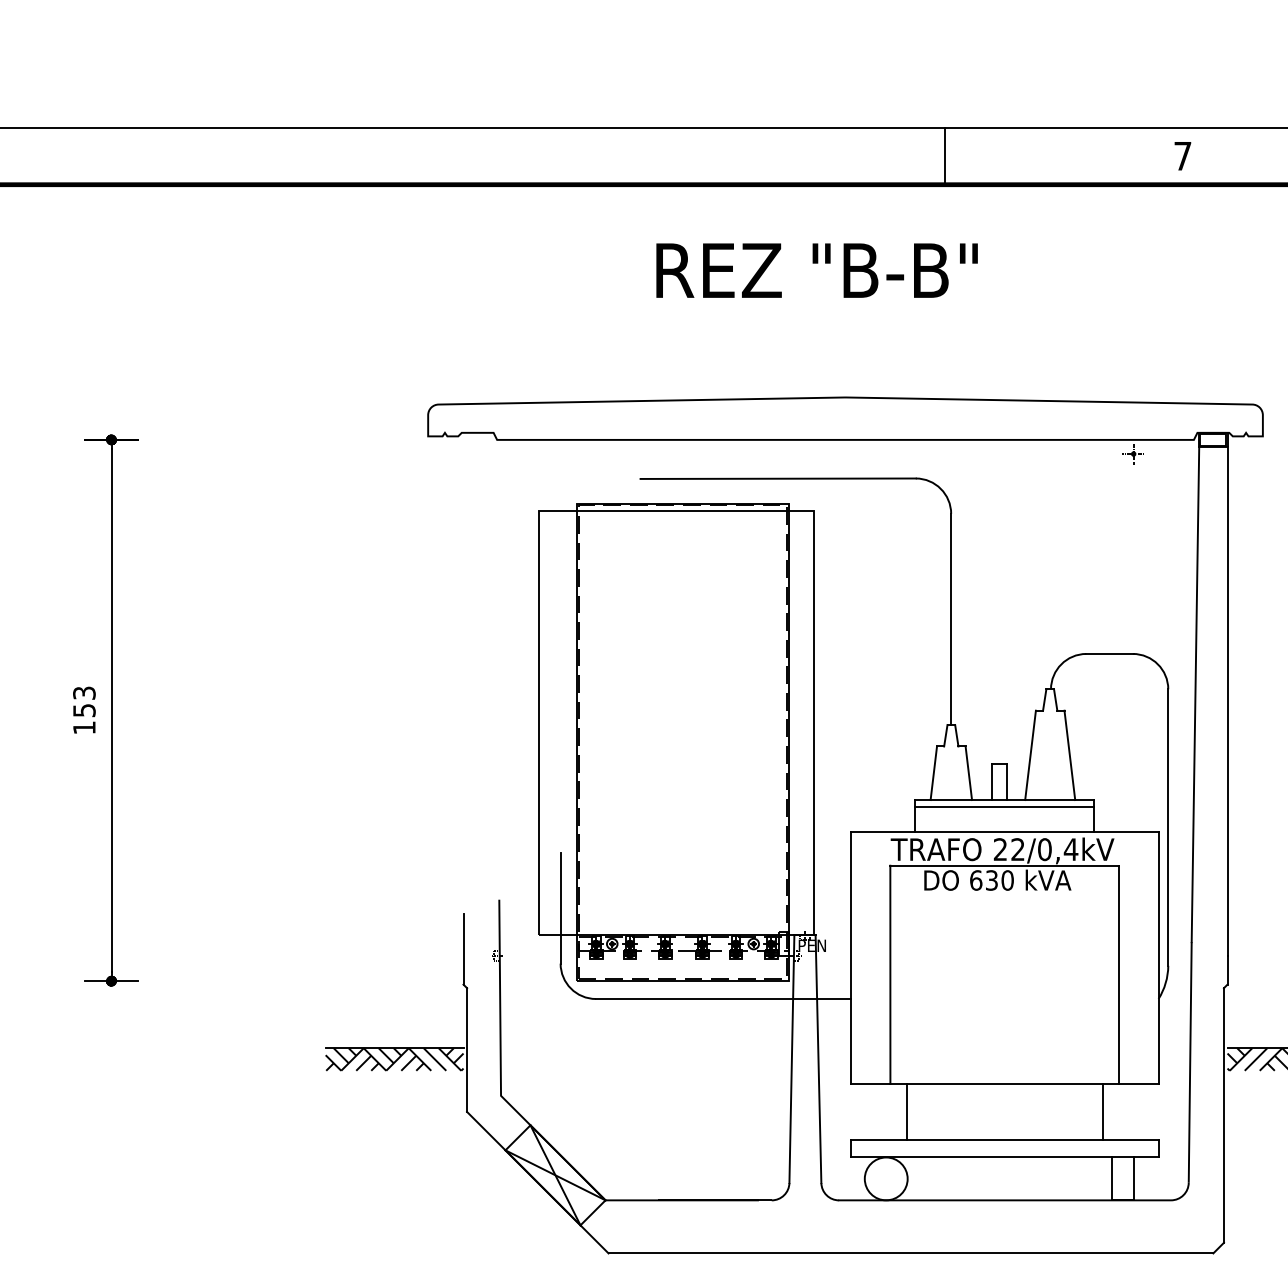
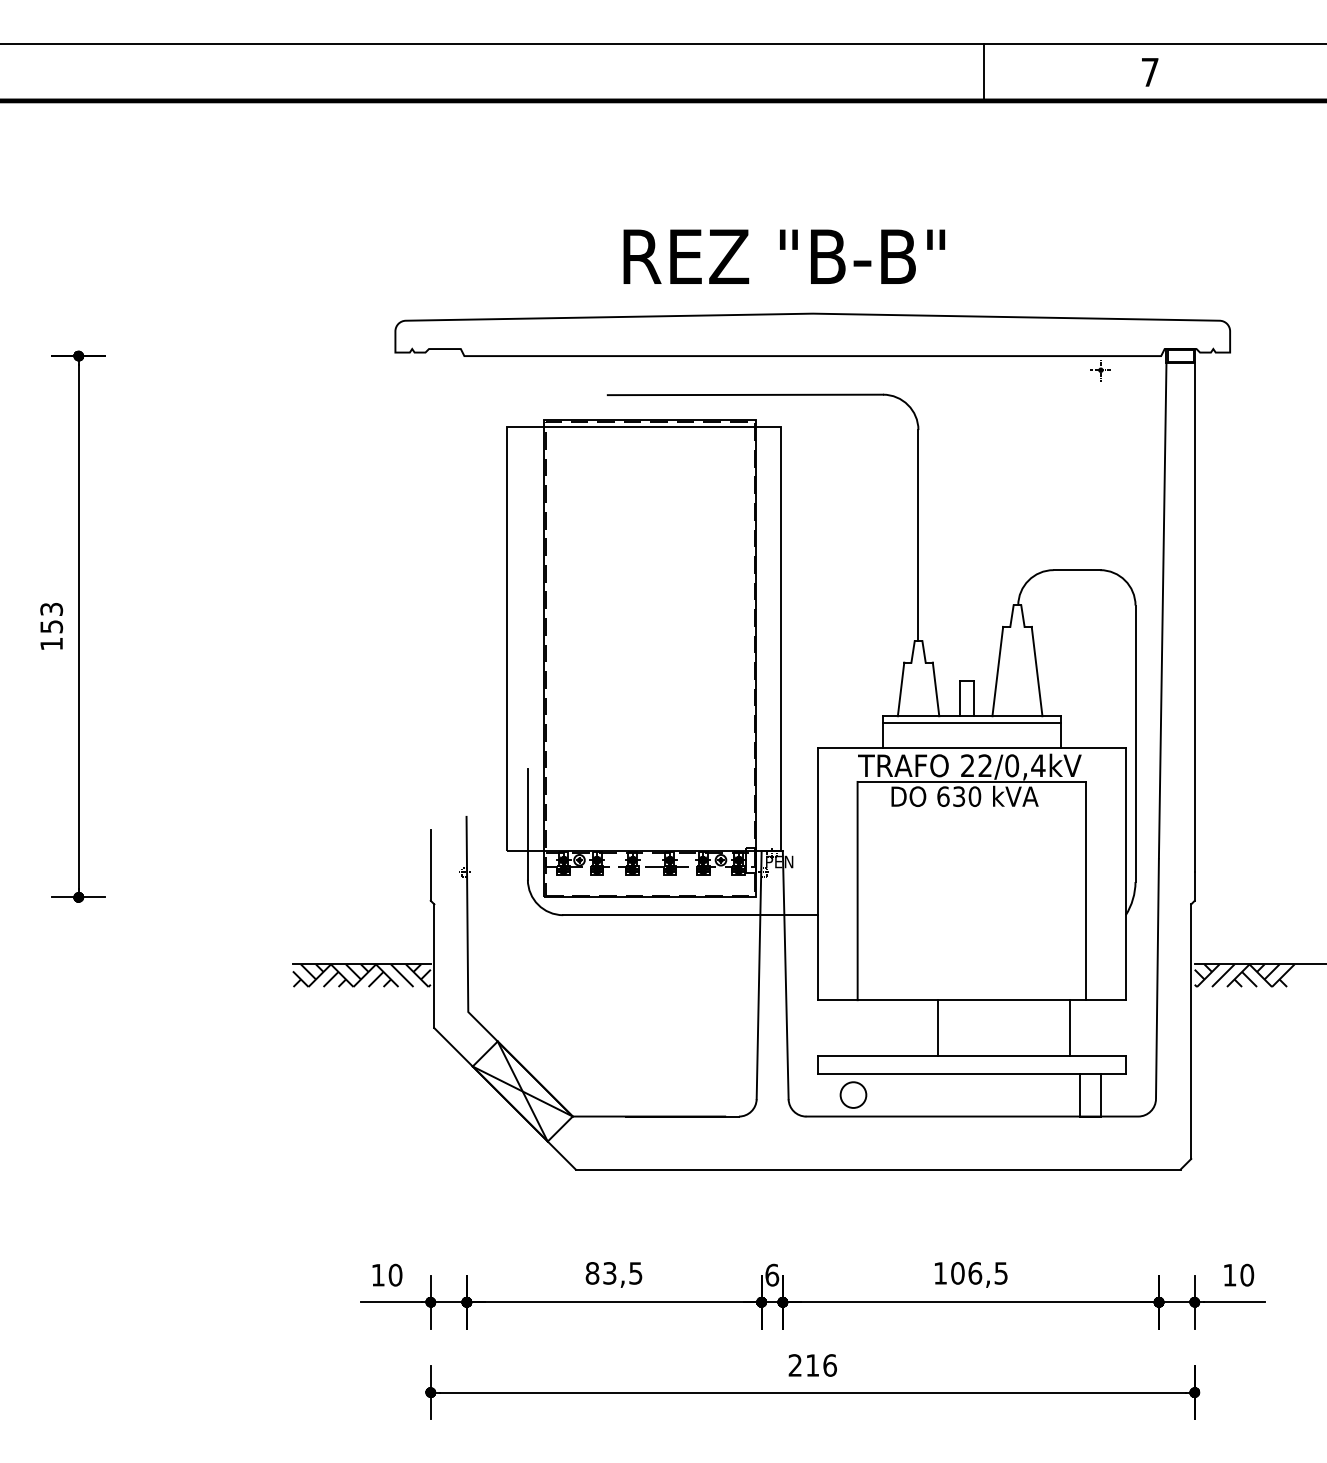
line: (945, 155) -> (983, 71), moved
text: (817, 270) -> (784, 256), moved
line: (907, 1112) -> (938, 1028), moved
circle: (886, 1178) -> (853, 1094), size x0.6

